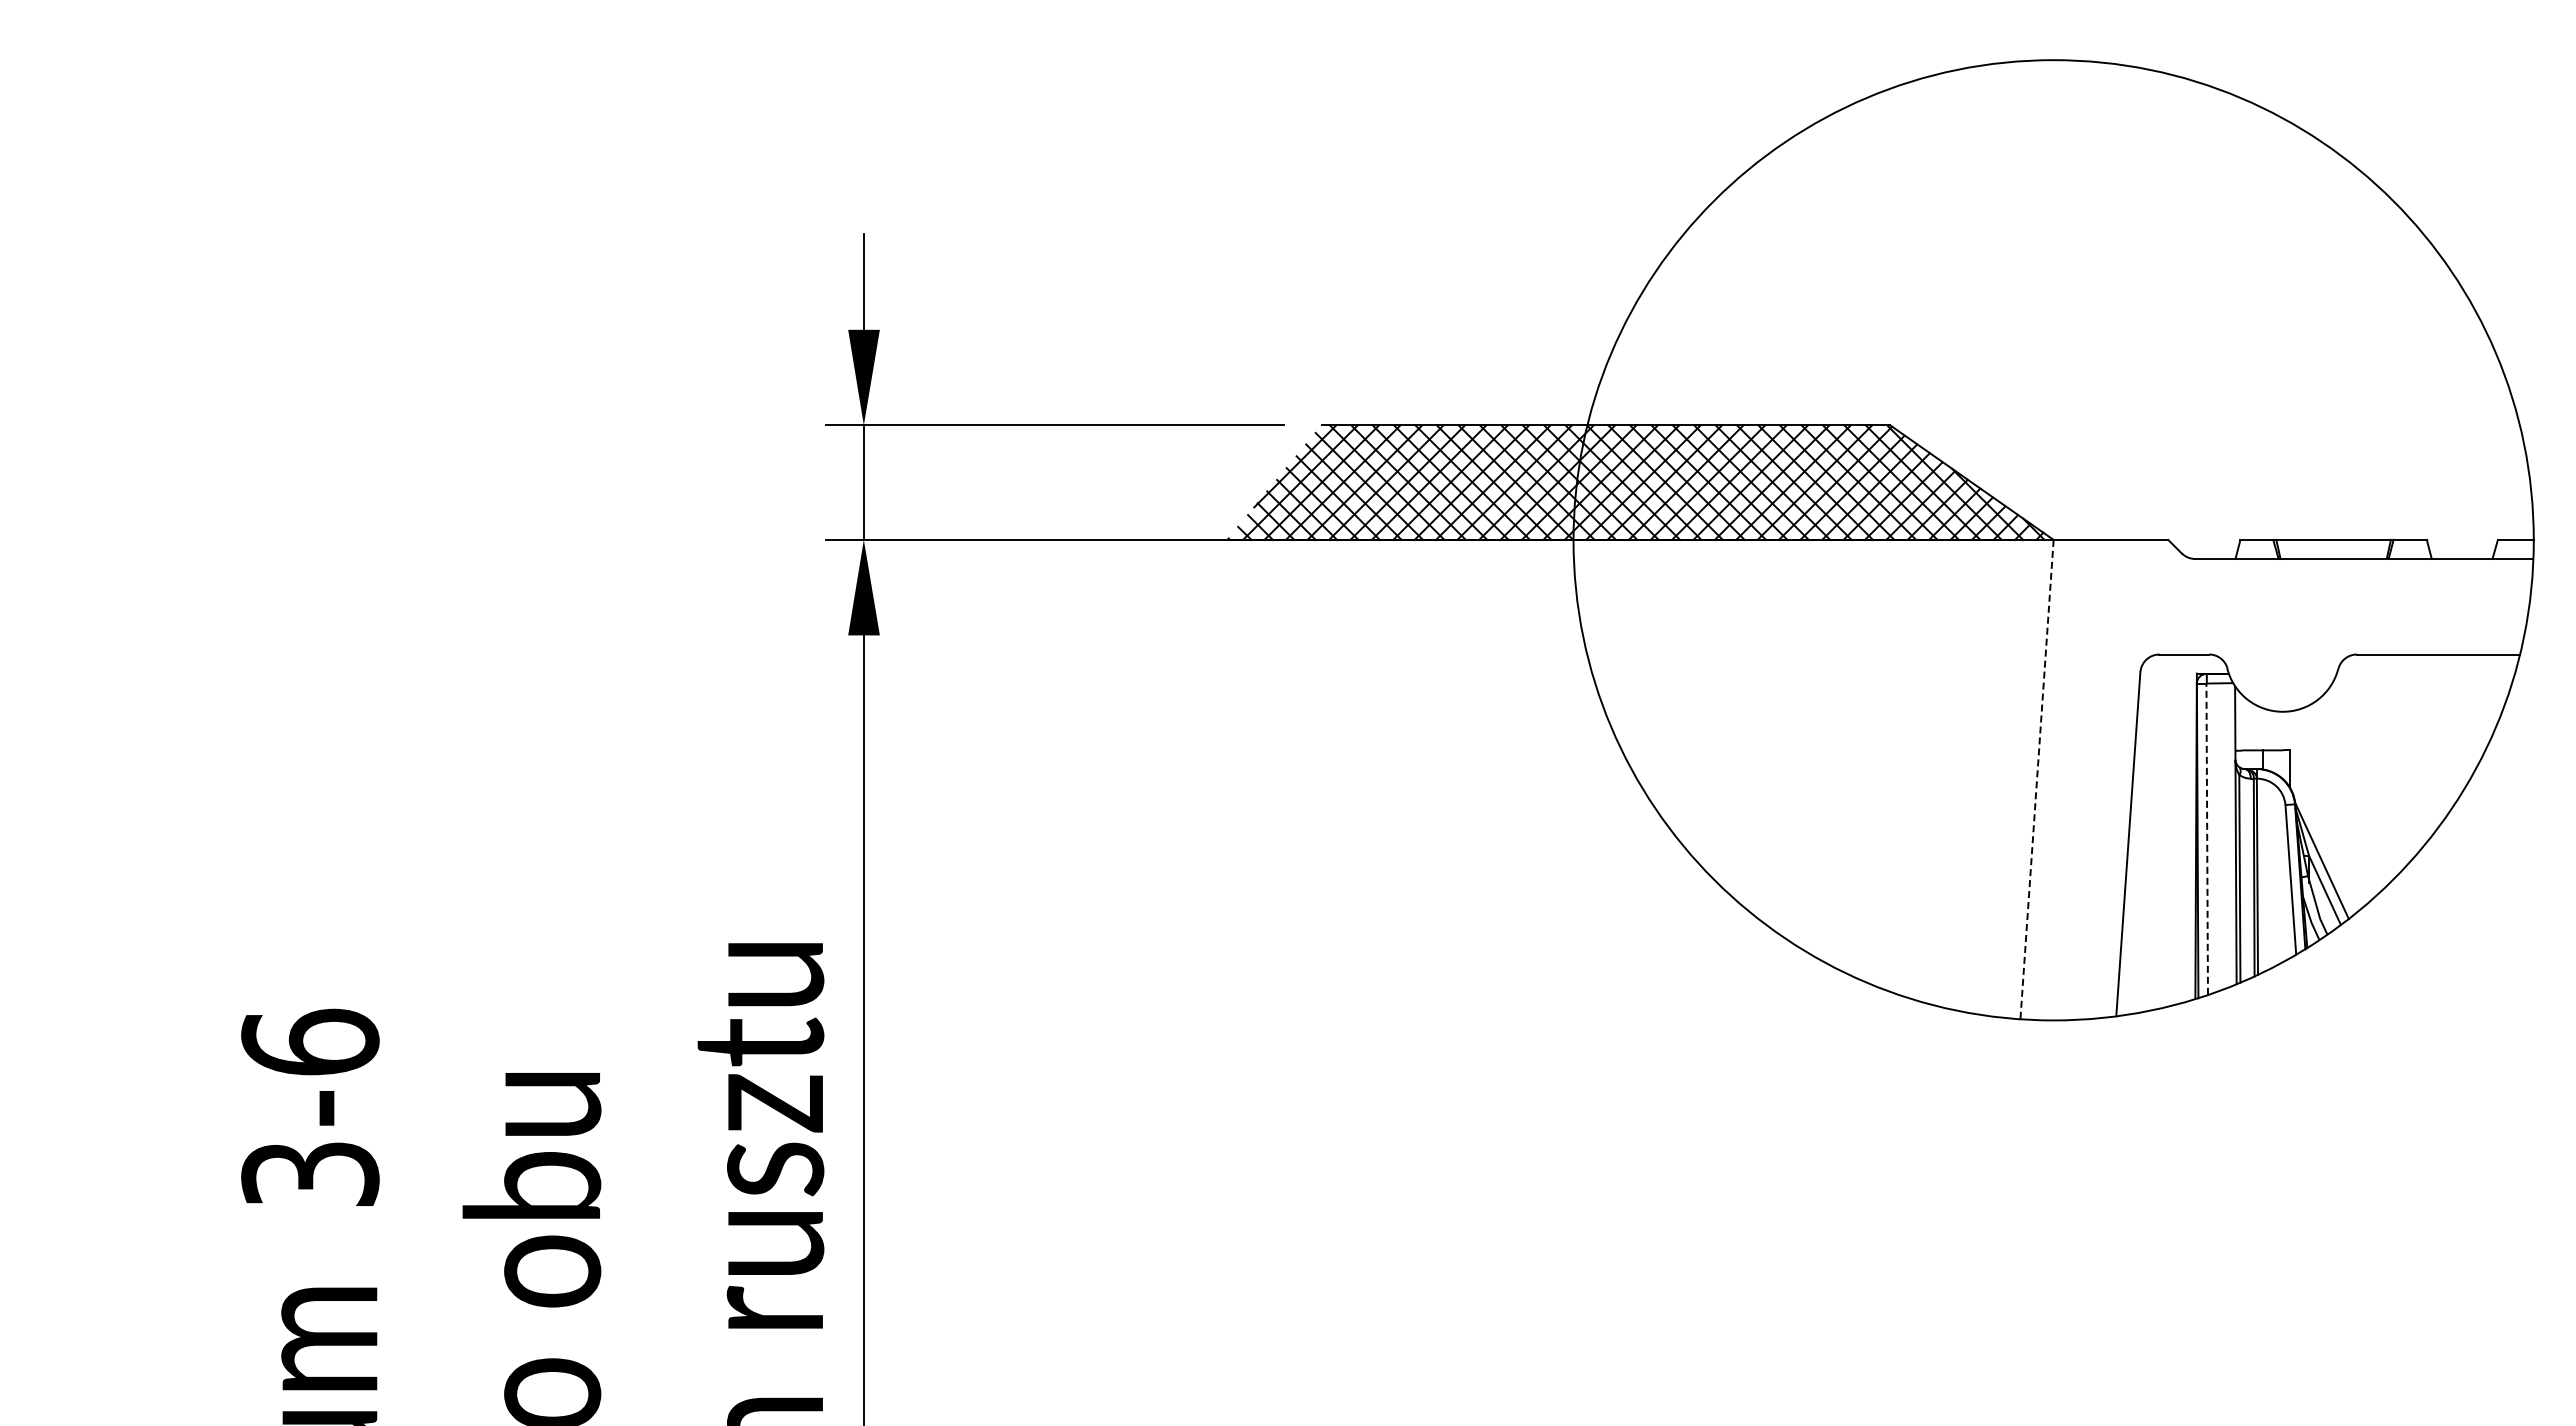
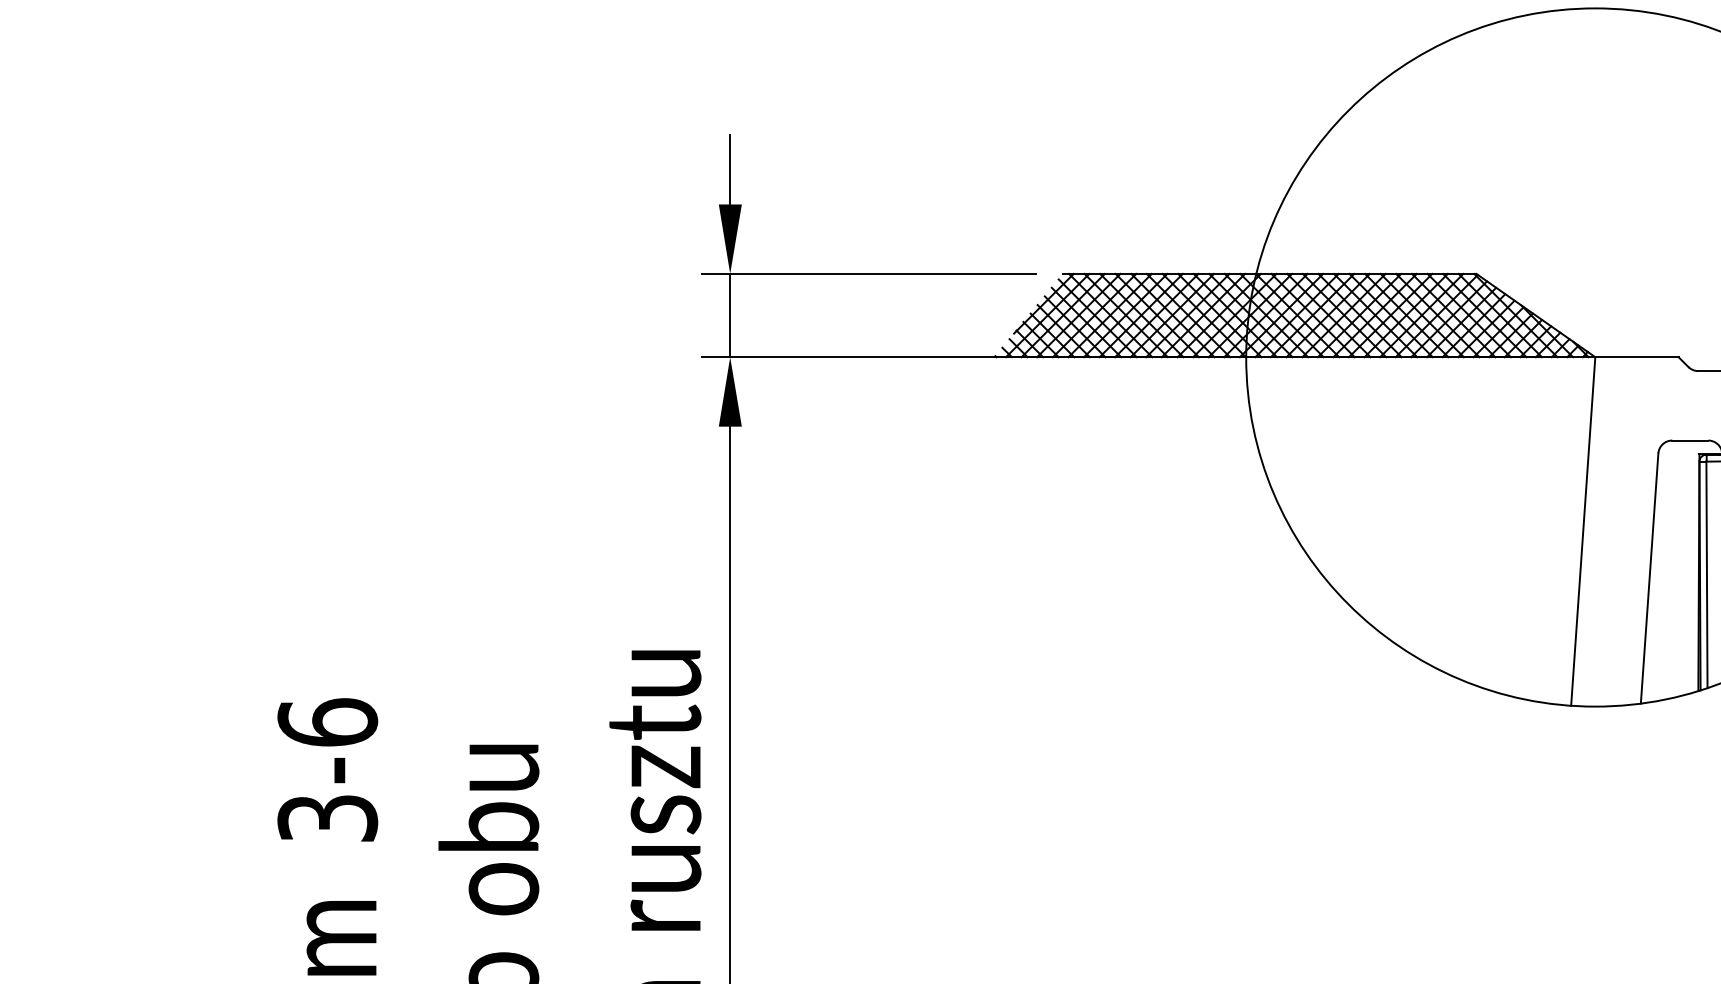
line: (2037, 780) -> (1583, 532), dashed -> solid
line: (2207, 839) -> (1707, 575), dashed -> solid

